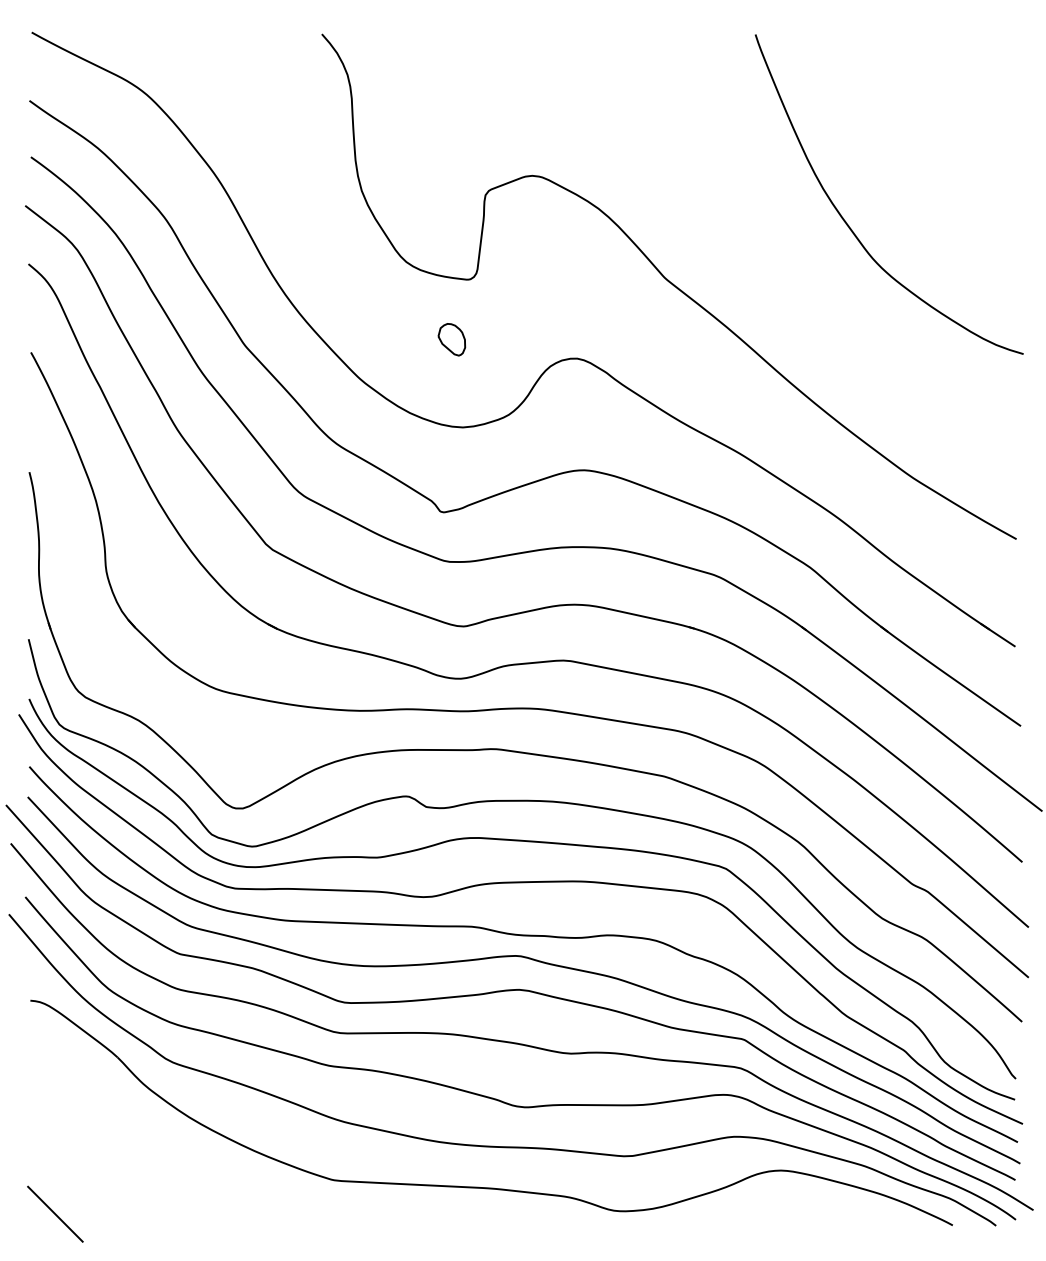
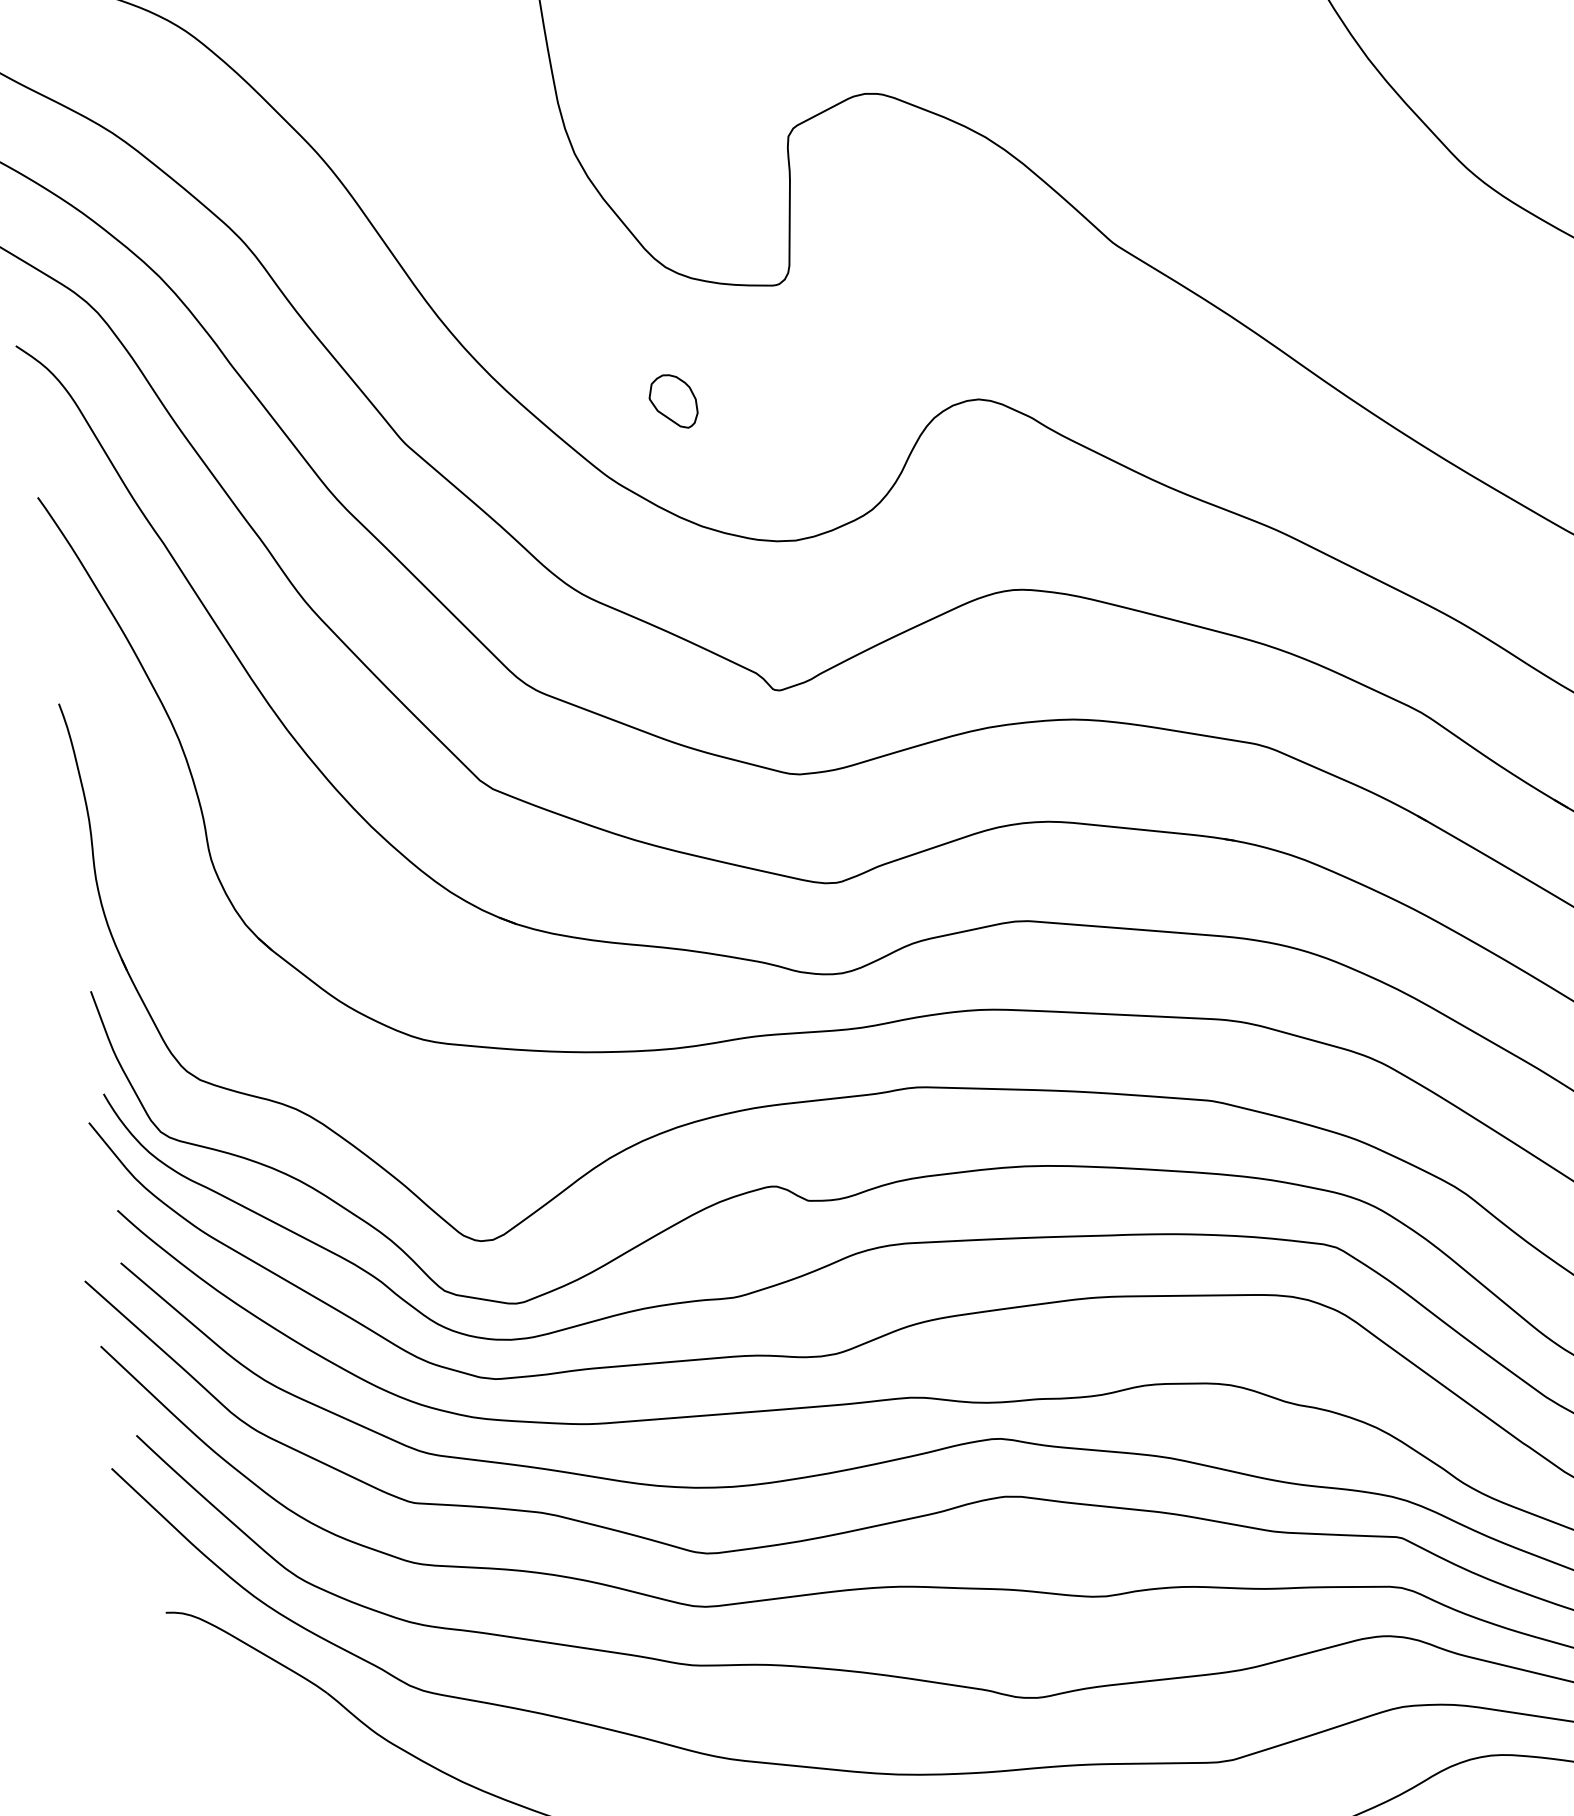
part: (451, 339) -> (672, 401), moved

